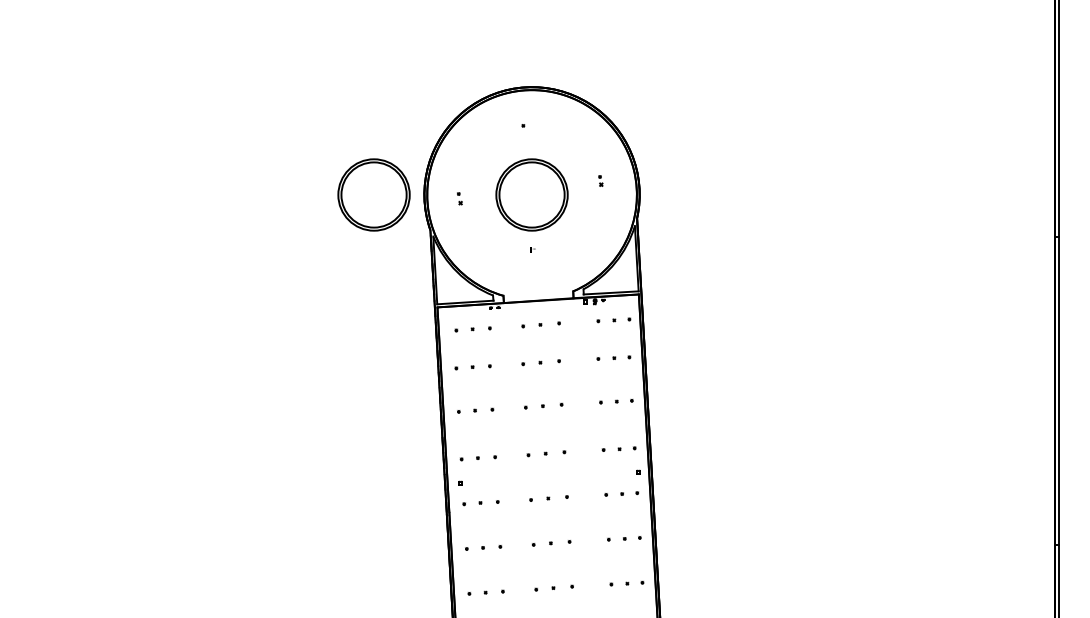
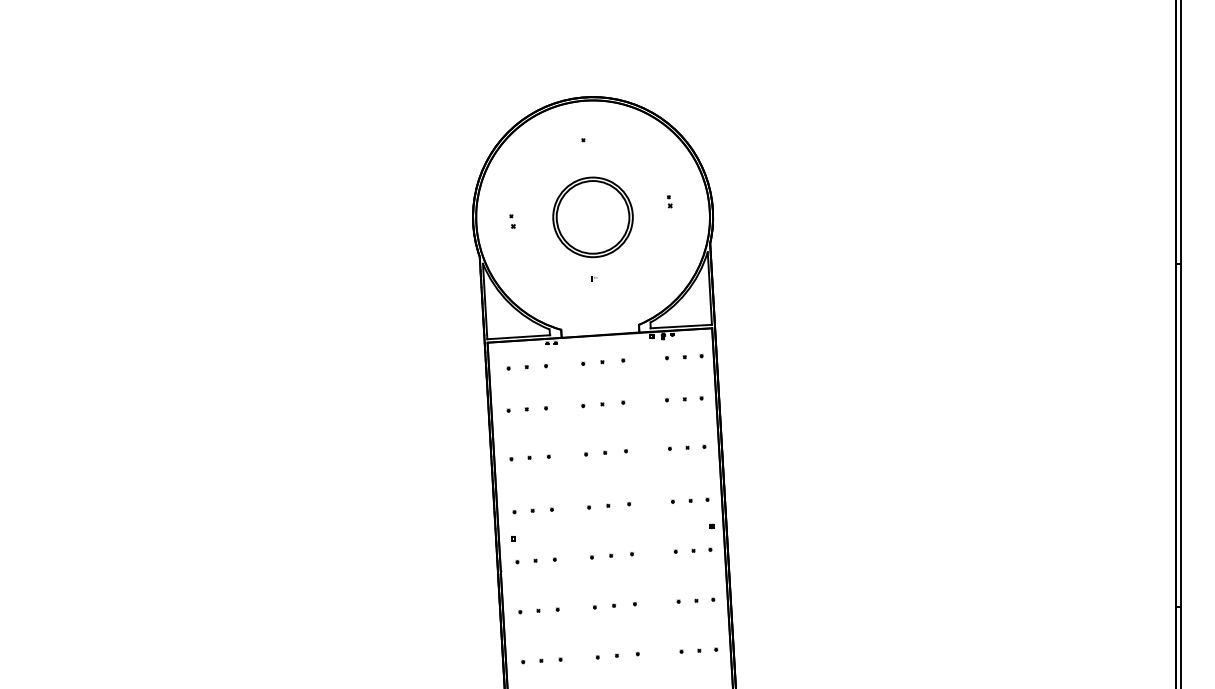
part: (373, 194) -> (416, 216), removed

